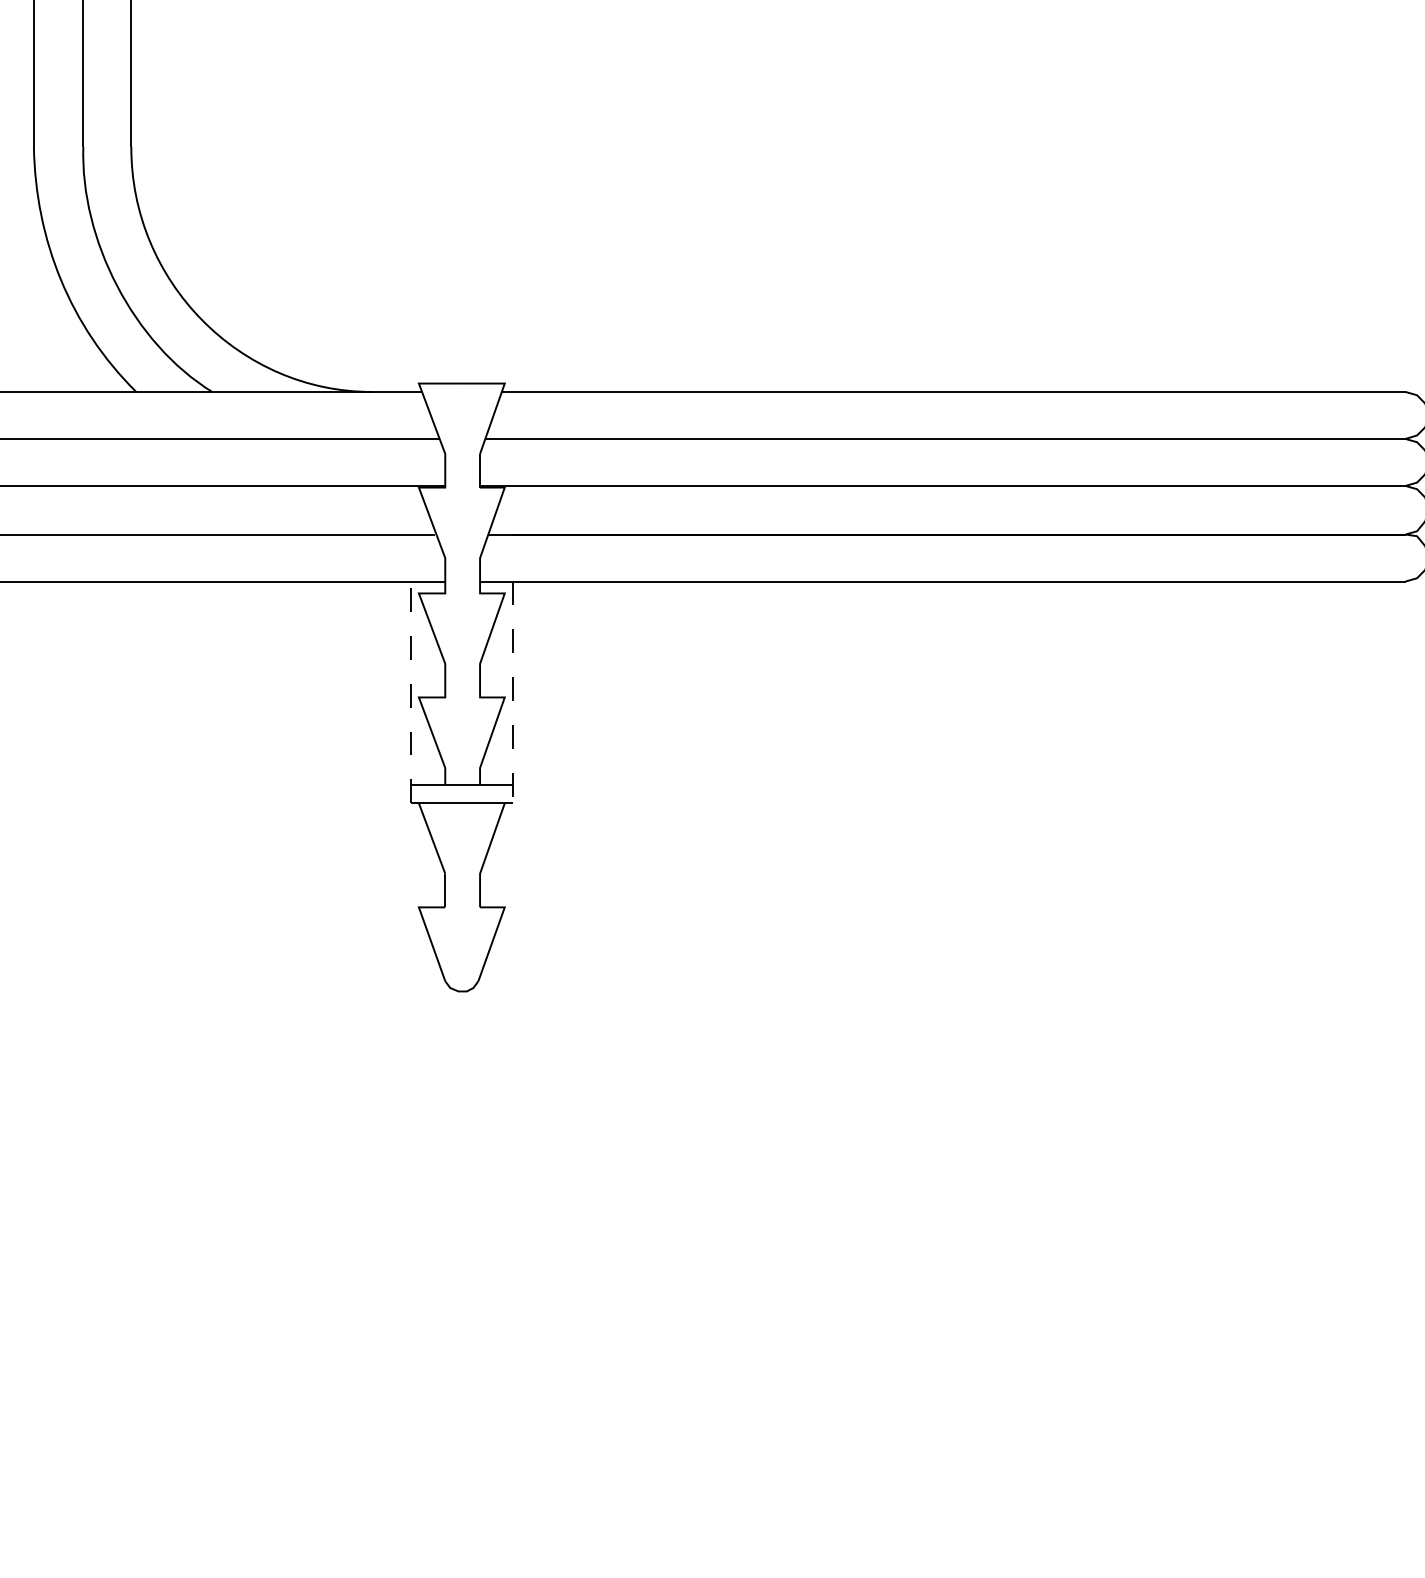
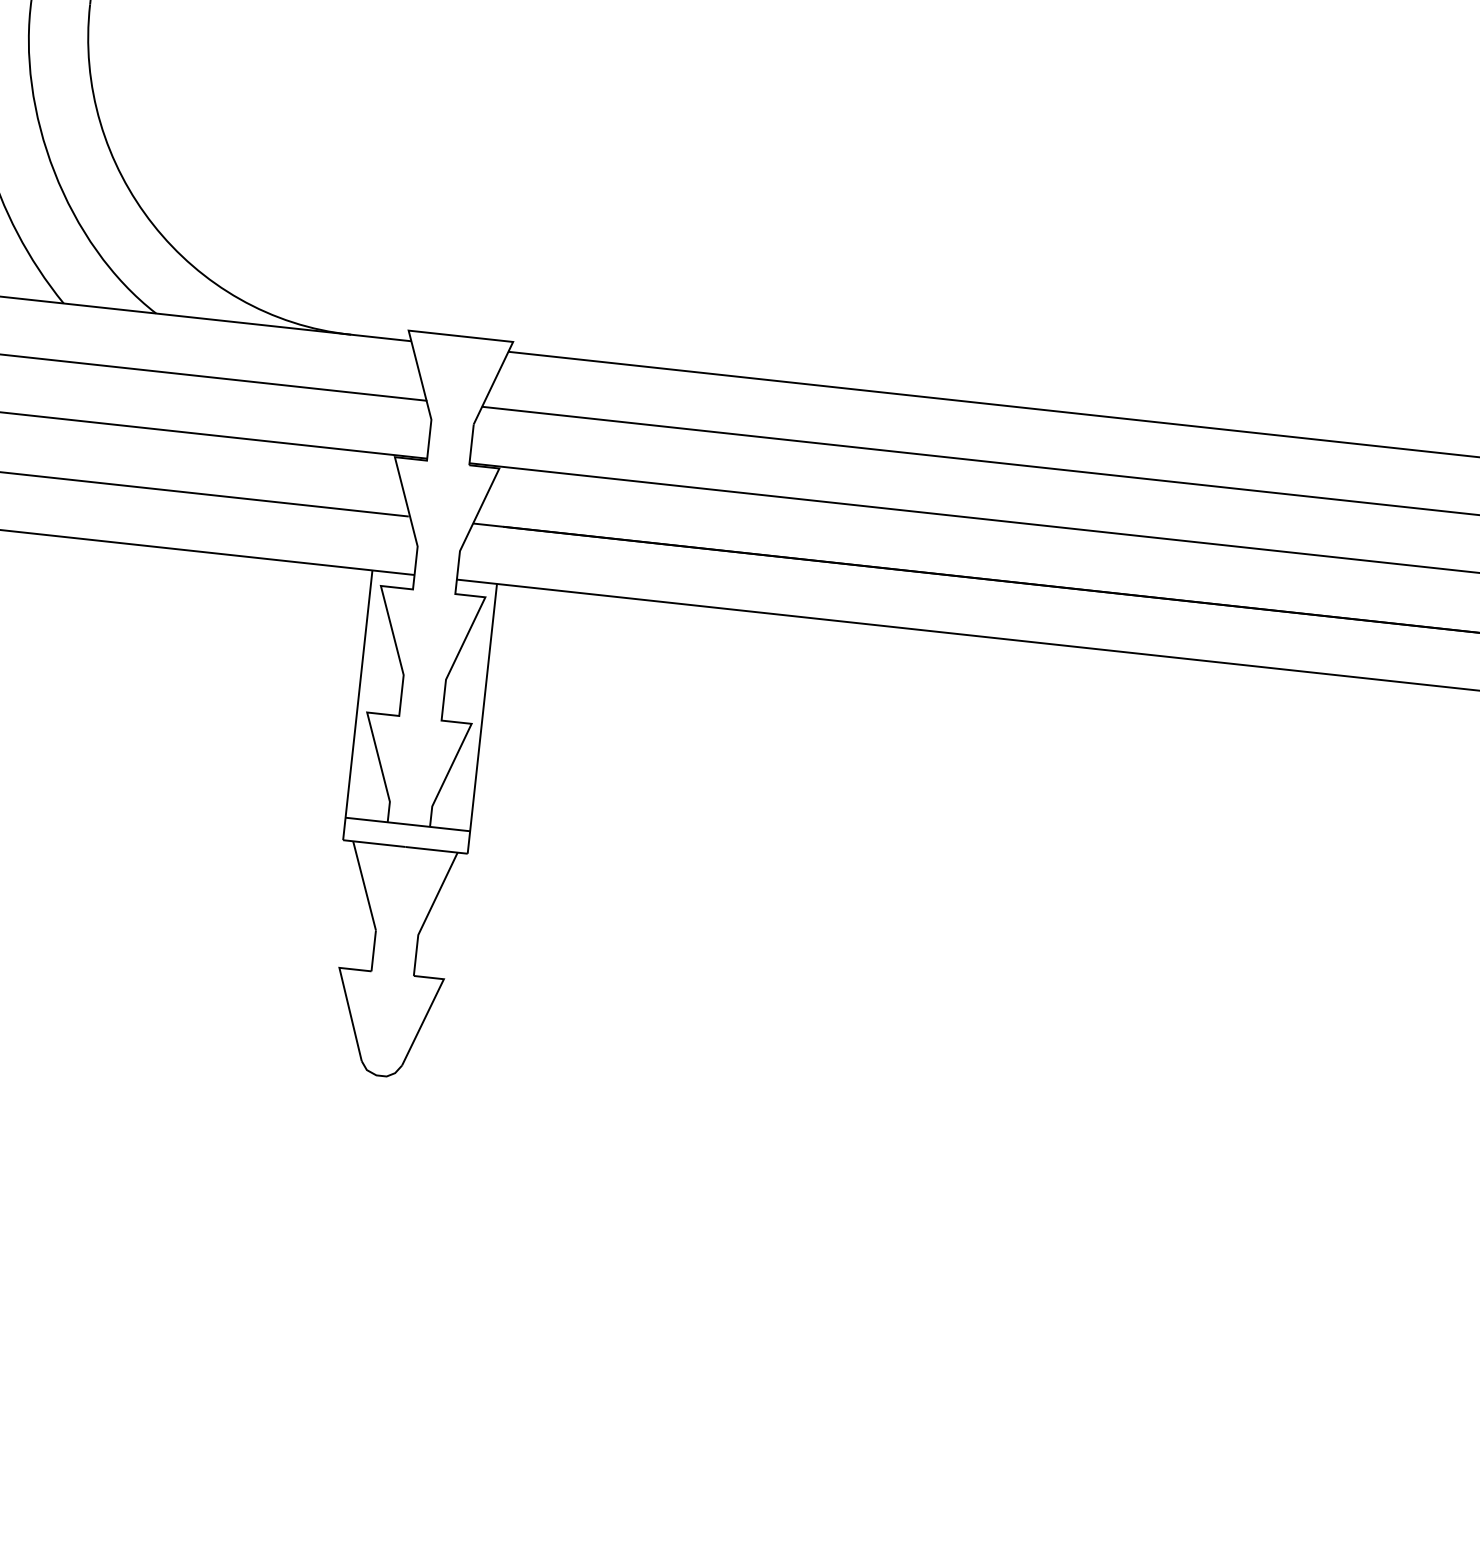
line: (410, 692) -> (357, 705), dashed -> solid
line: (513, 692) -> (482, 718), dashed -> solid

